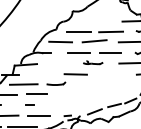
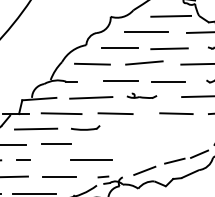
line: (112, 10) -> (171, 15), added
line: (95, 21) -> (145, 32), added
line: (59, 63) -> (90, 96), added
line: (40, 74) -> (61, 113), added
line: (115, 74) -> (176, 113), added
line: (29, 104) -> (23, 159), moved
line: (59, 104) -> (90, 159), added

